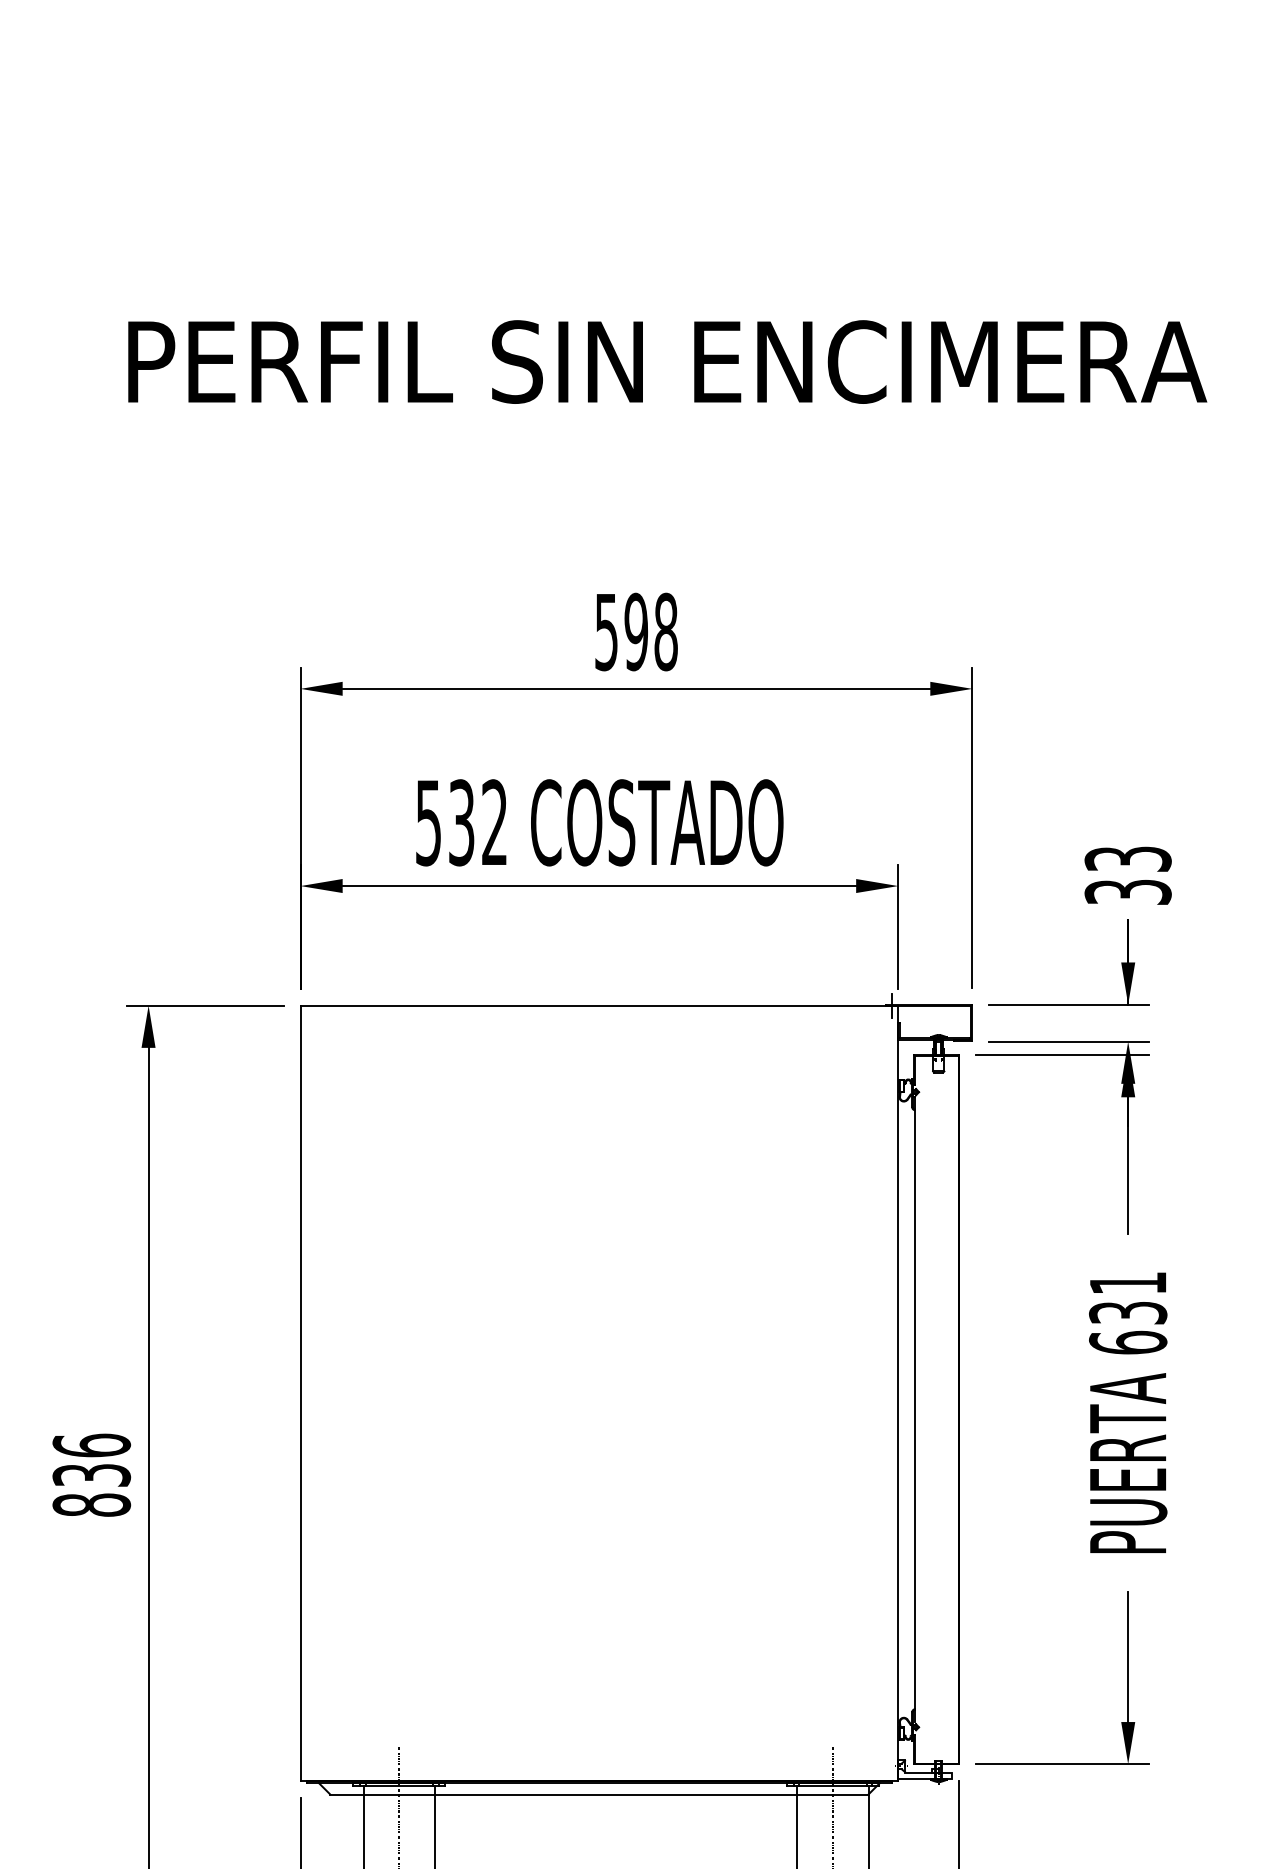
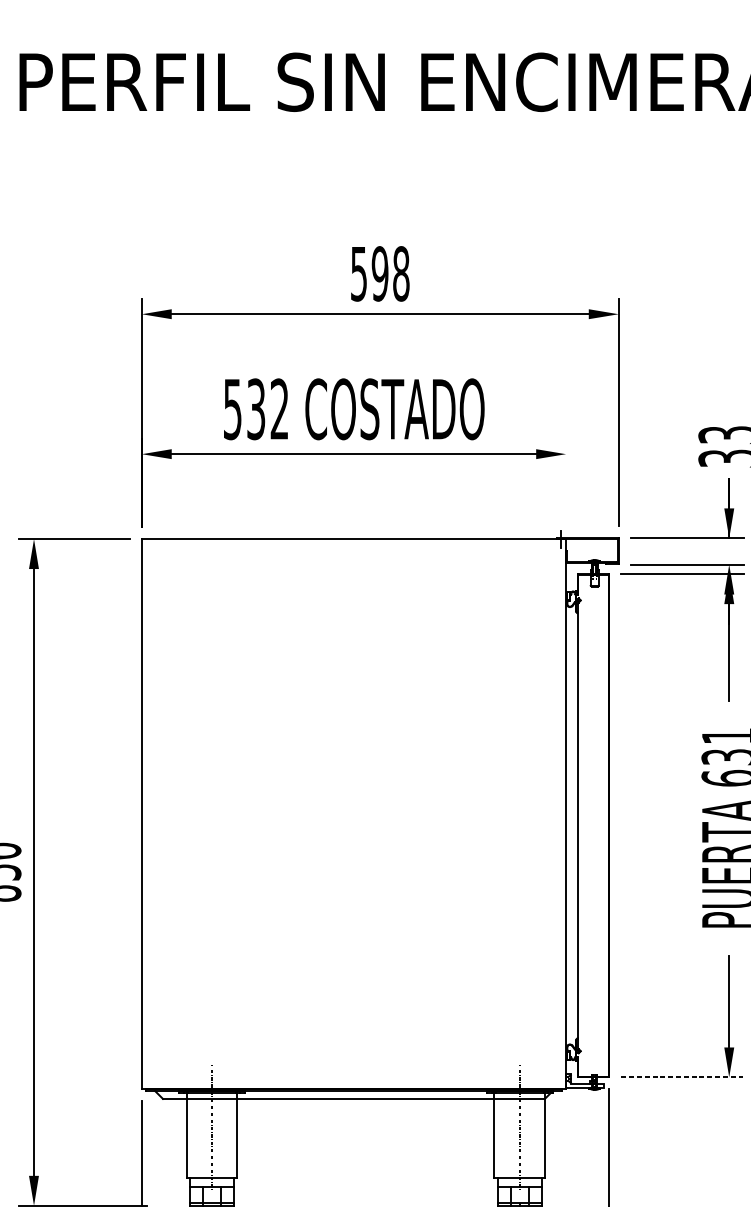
line: (898, 926) -> (566, 482), removed
line: (1062, 1764) -> (682, 1077), solid -> dashed

